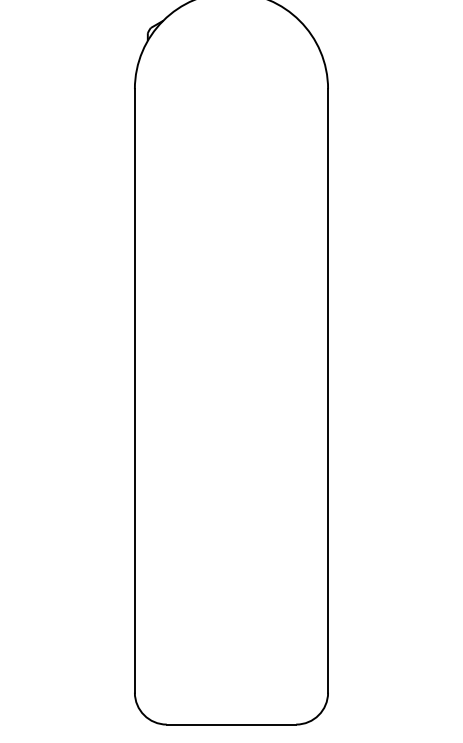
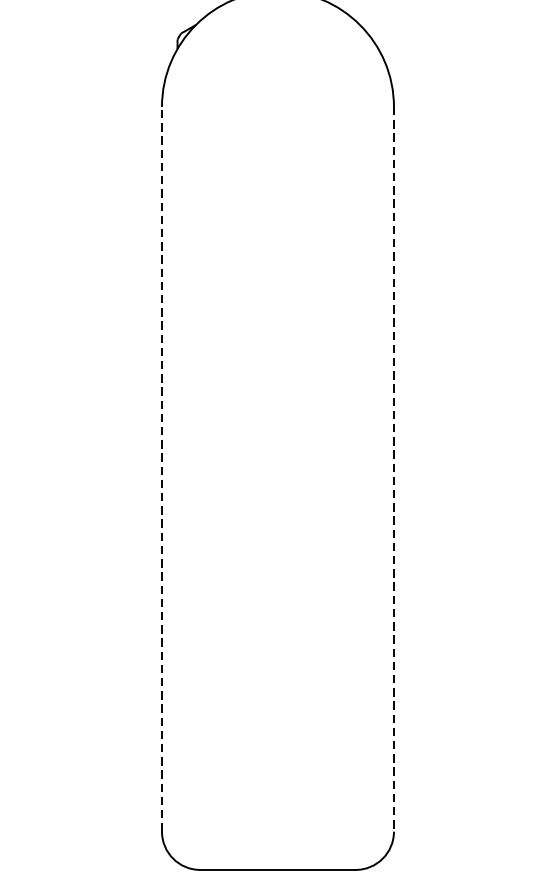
line: (134, 390) -> (161, 468), solid -> dashed
line: (328, 390) -> (394, 468), solid -> dashed

